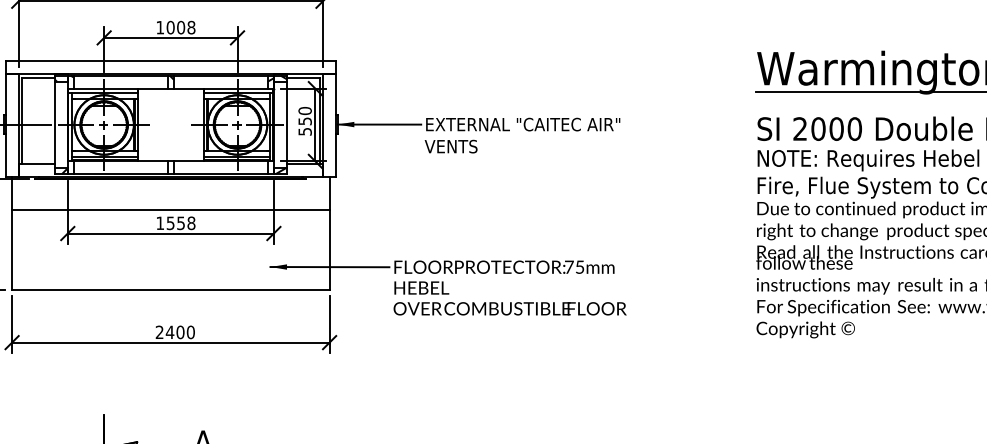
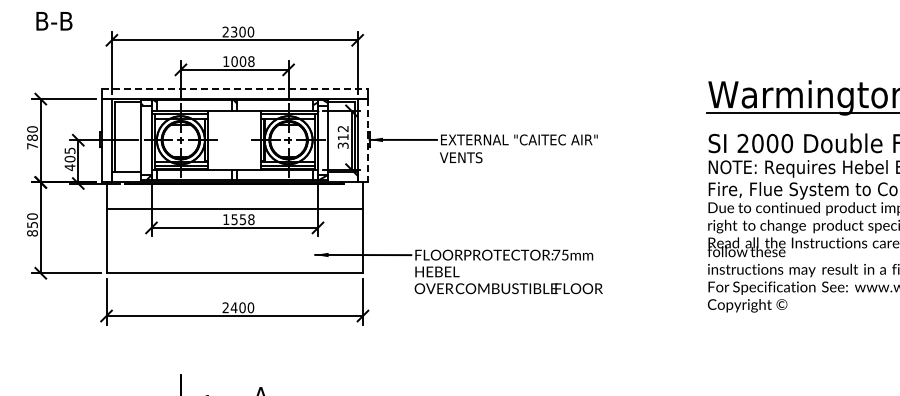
line: (171, 60) -> (235, 88), solid -> dashed
text: (304, 120) -> (342, 136), 550 -> 312
line: (336, 125) -> (368, 140), solid -> dashed

